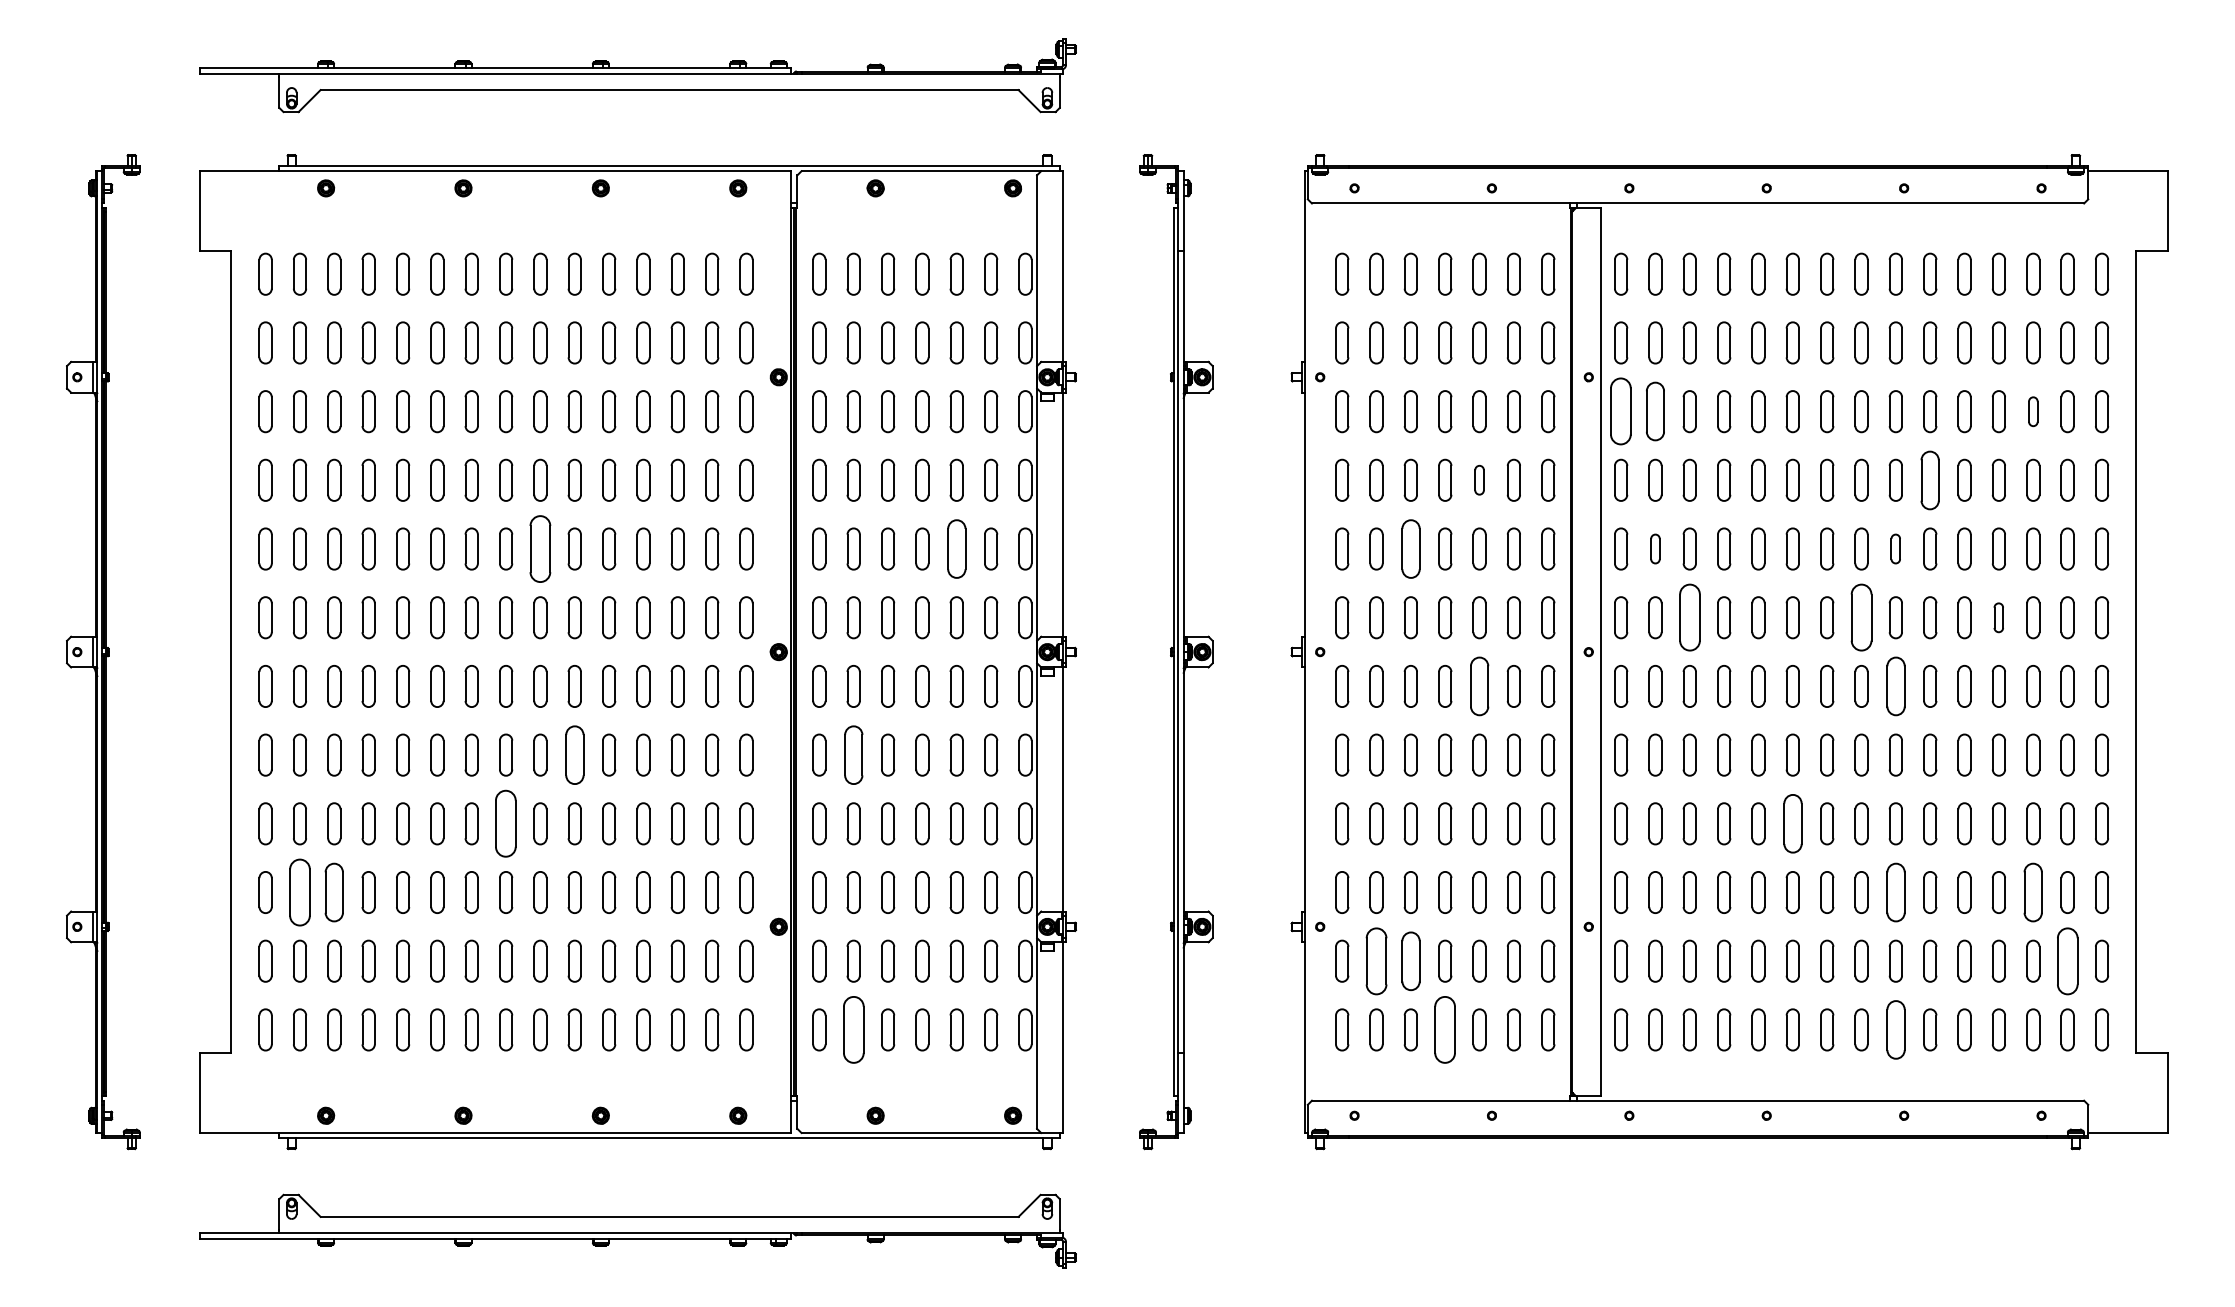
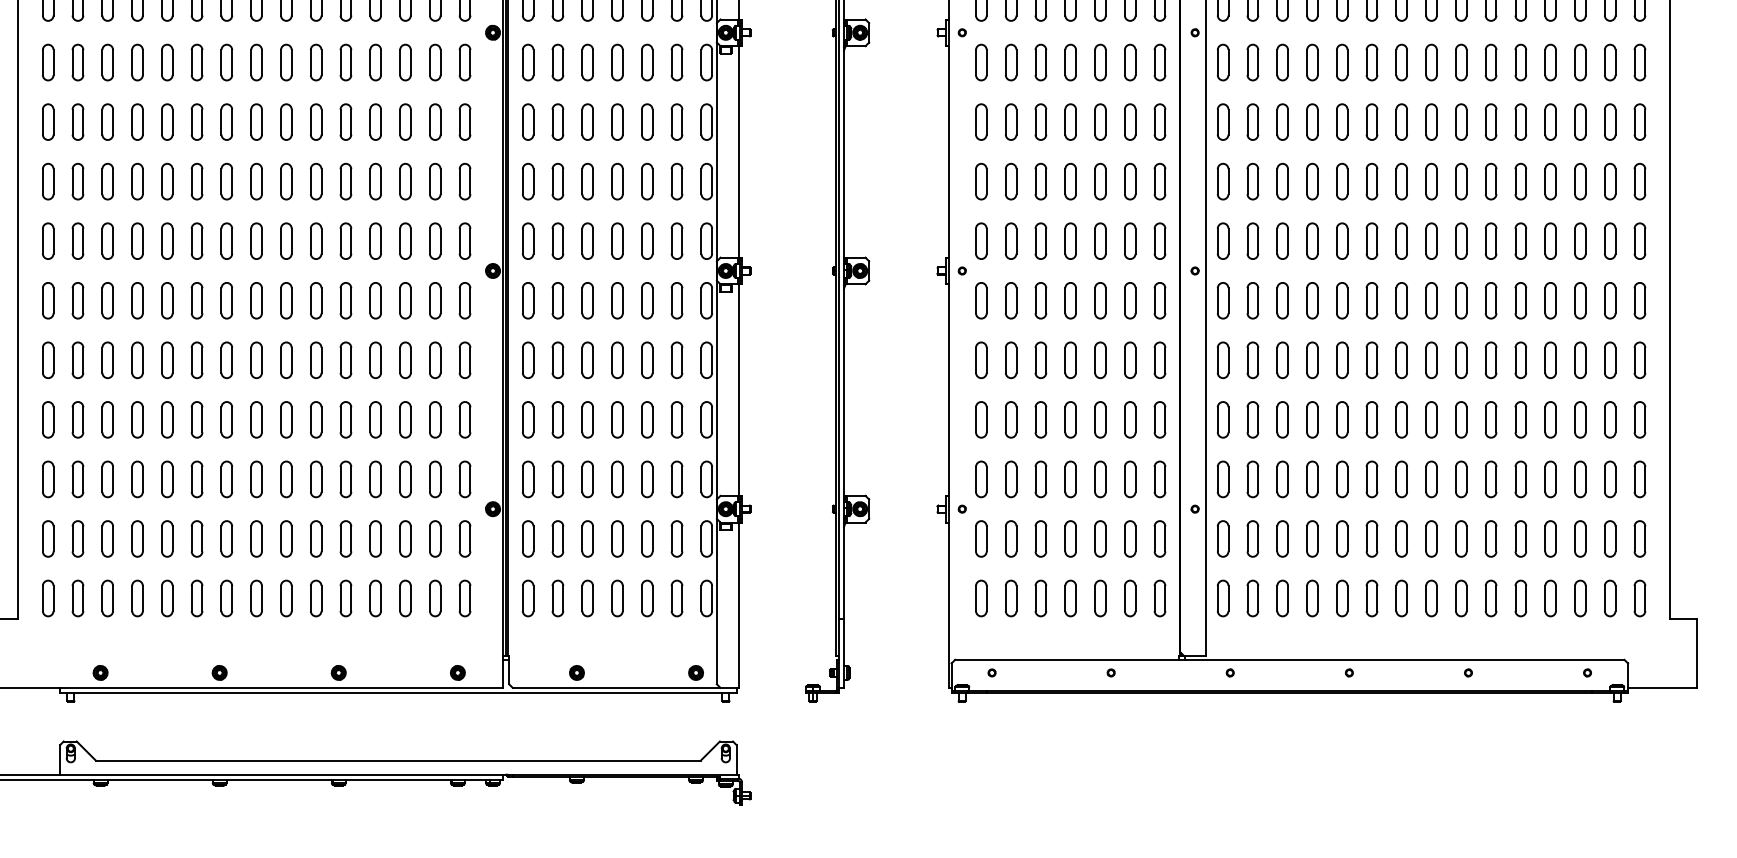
part: (1621, 411) -> (1223, 62), size x0.62
part: (1655, 411) -> (1252, 62), size x0.71
part: (2033, 411) -> (1580, 62), size x1.43
part: (1479, 479) -> (1100, 121), size x1.43
part: (1930, 479) -> (1491, 121), size x0.71
part: (540, 548) -> (286, 181), size x0.62
part: (956, 548) -> (647, 181), size x0.71
part: (1410, 548) -> (1040, 181), size x0.71
part: (1655, 548) -> (1252, 181), size x1.43
part: (1895, 548) -> (1460, 181), size x1.43
part: (1689, 617) -> (1282, 241), size x0.62
part: (1861, 617) -> (1431, 241), size x0.62
part: (1998, 617) -> (1550, 241), size x1.43
part: (1479, 686) -> (1100, 300), size x0.71
part: (1895, 686) -> (1460, 300), size x0.71
part: (574, 754) -> (315, 359), size x0.71
part: (853, 754) -> (557, 359), size x0.71
part: (506, 823) -> (256, 419), size x0.62
part: (1792, 823) -> (1371, 419), size x0.71
part: (299, 892) -> (77, 479), size x0.62
part: (334, 892) -> (107, 479), size x0.71
part: (1895, 892) -> (1460, 479), size x0.71
part: (2033, 892) -> (1580, 479), size x0.71
part: (1376, 960) -> (1011, 538), size x0.62
part: (1410, 960) -> (1040, 538), size x0.71
part: (2067, 960) -> (1610, 538), size x0.62
part: (853, 1029) -> (557, 598), size x0.62
part: (1445, 1029) -> (1070, 598), size x0.62
part: (1895, 1029) -> (1460, 598), size x0.71

